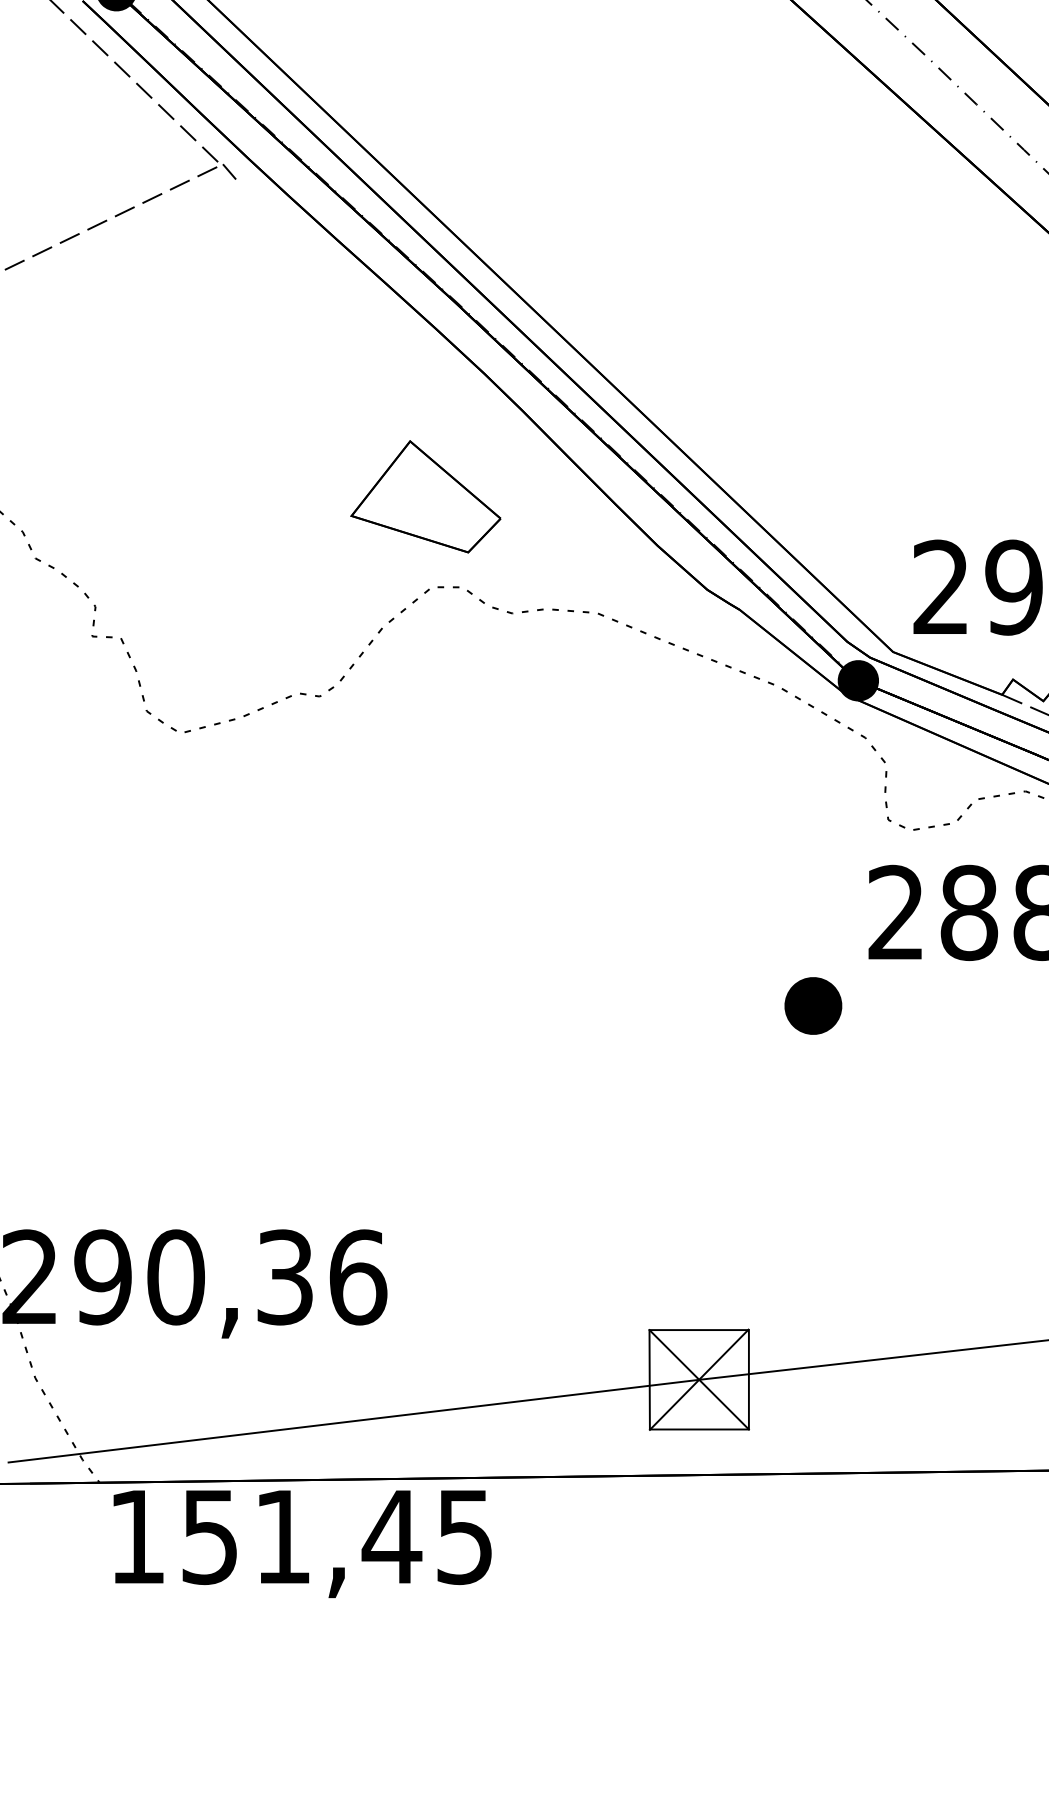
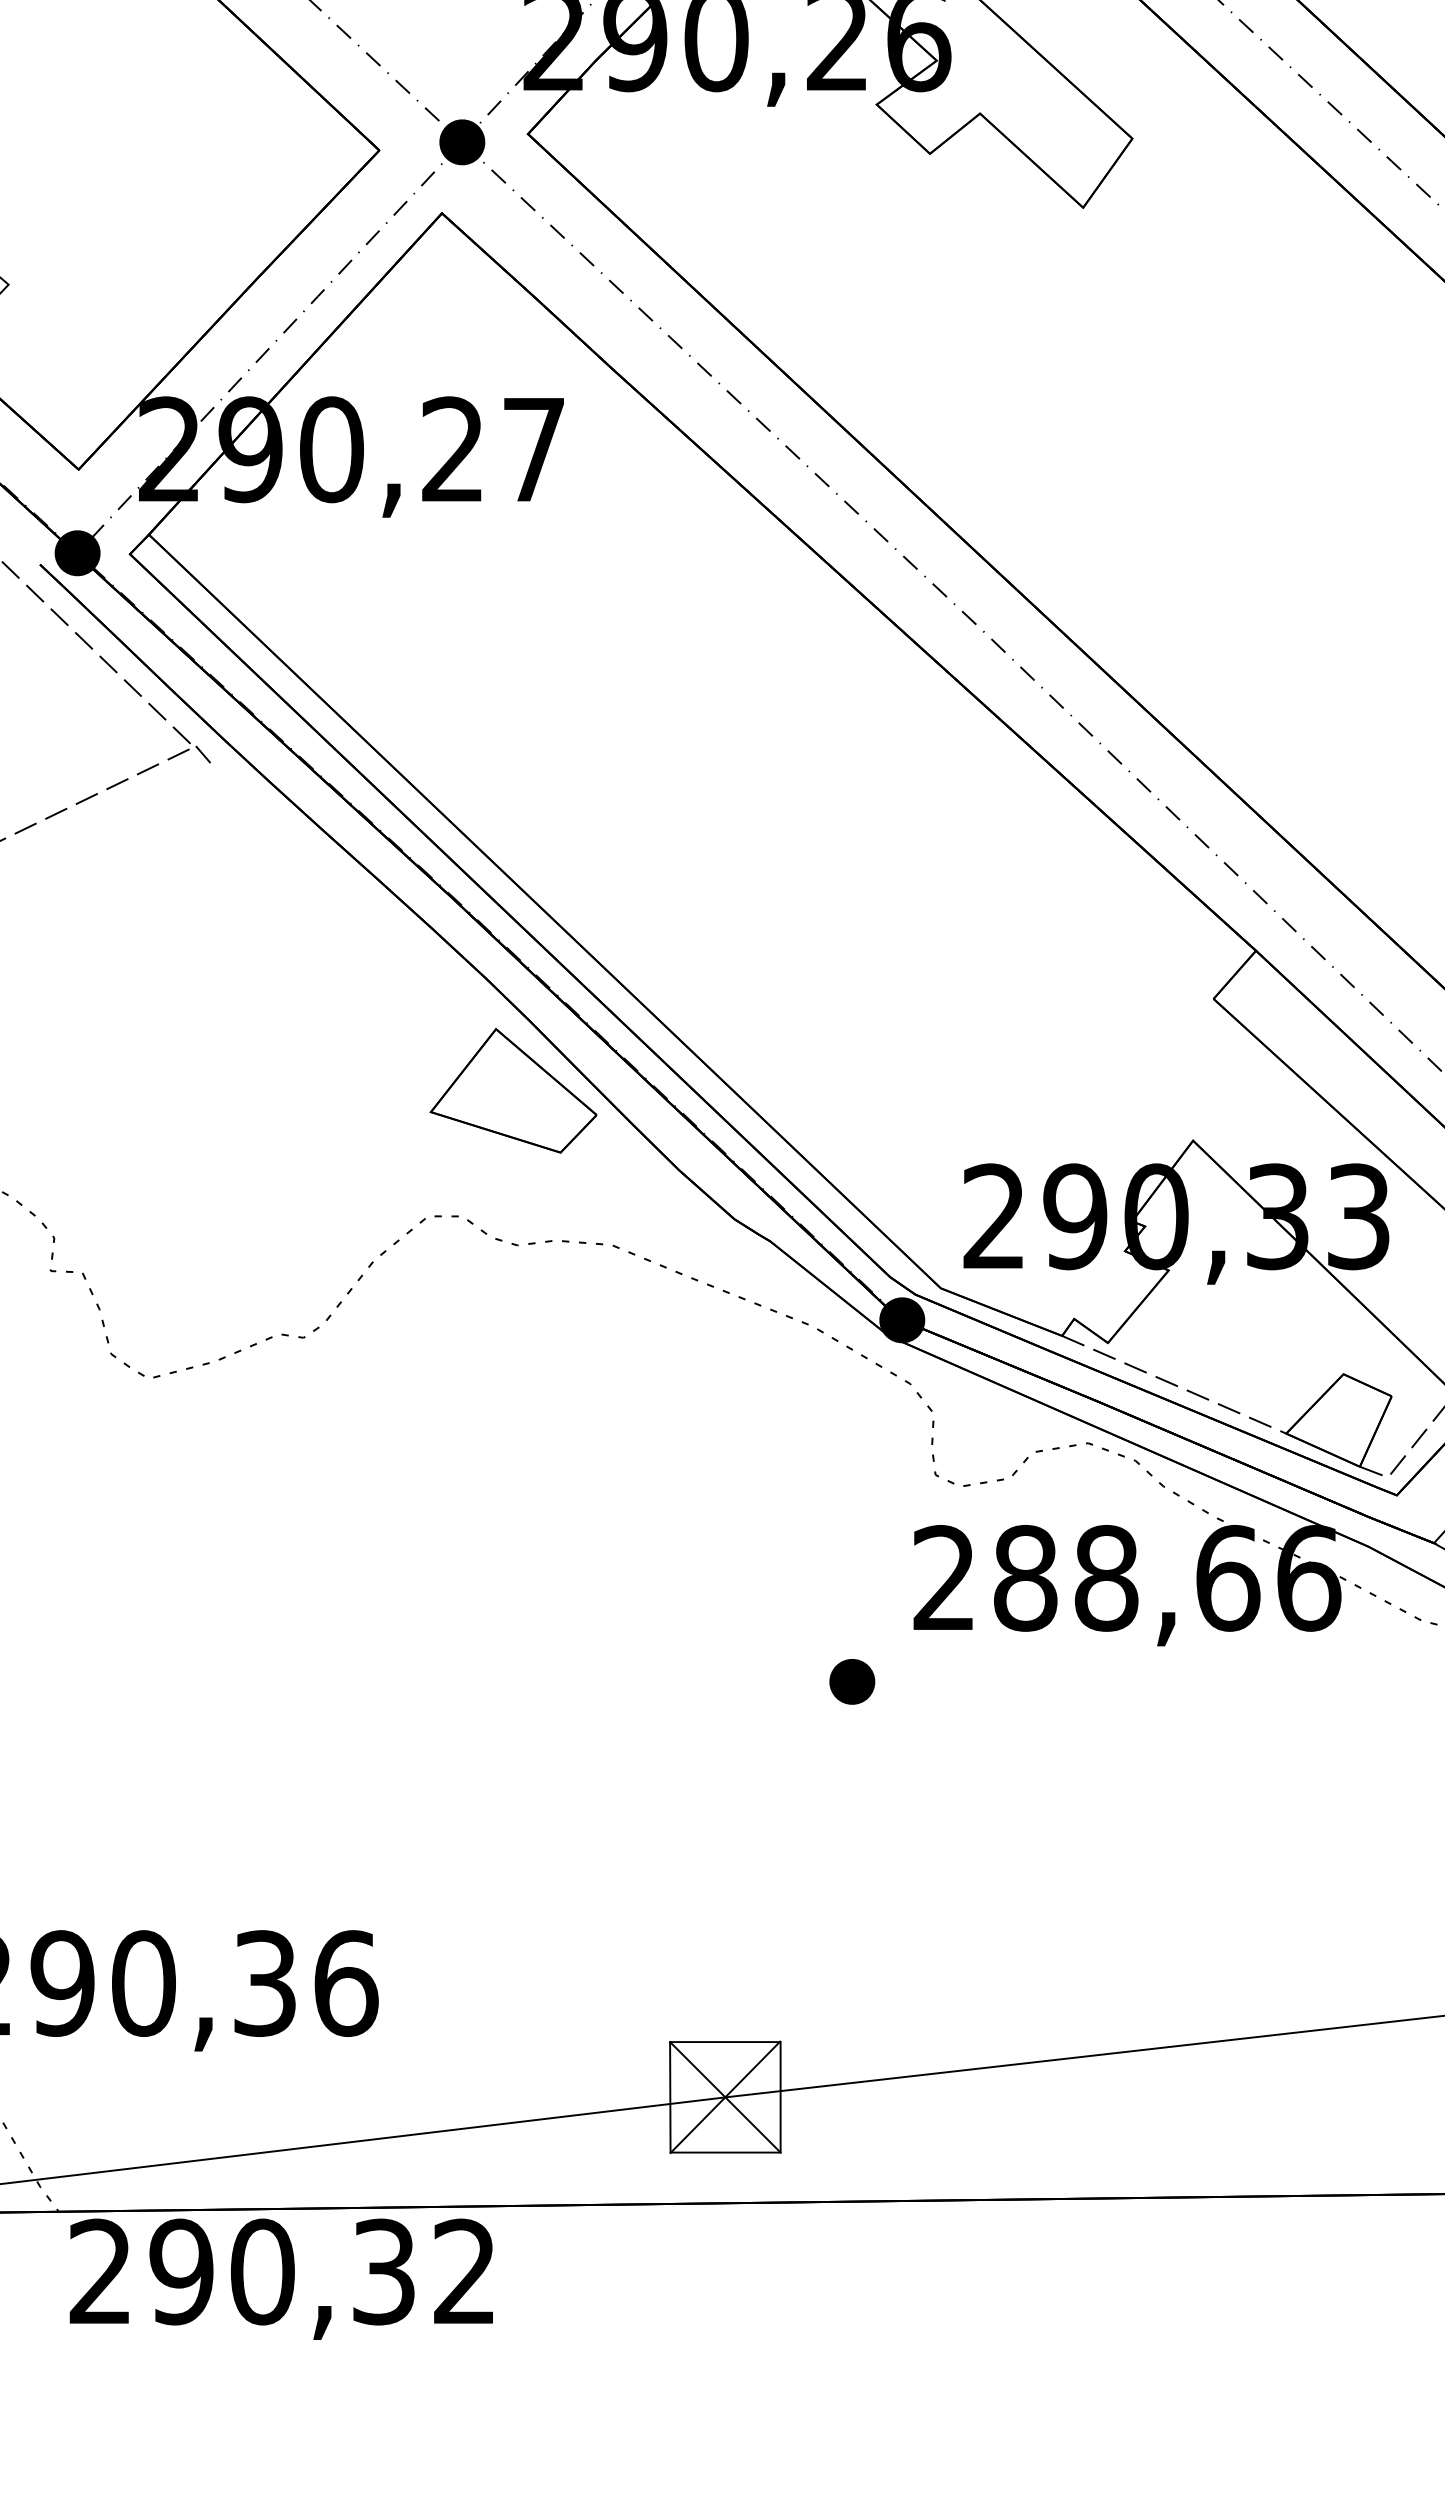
part: (425, 496) -> (513, 1090), moved
part: (813, 1005) -> (852, 1681), size x0.71
text: (299, 1536) -> (281, 2271), 151,45 -> 290,32

